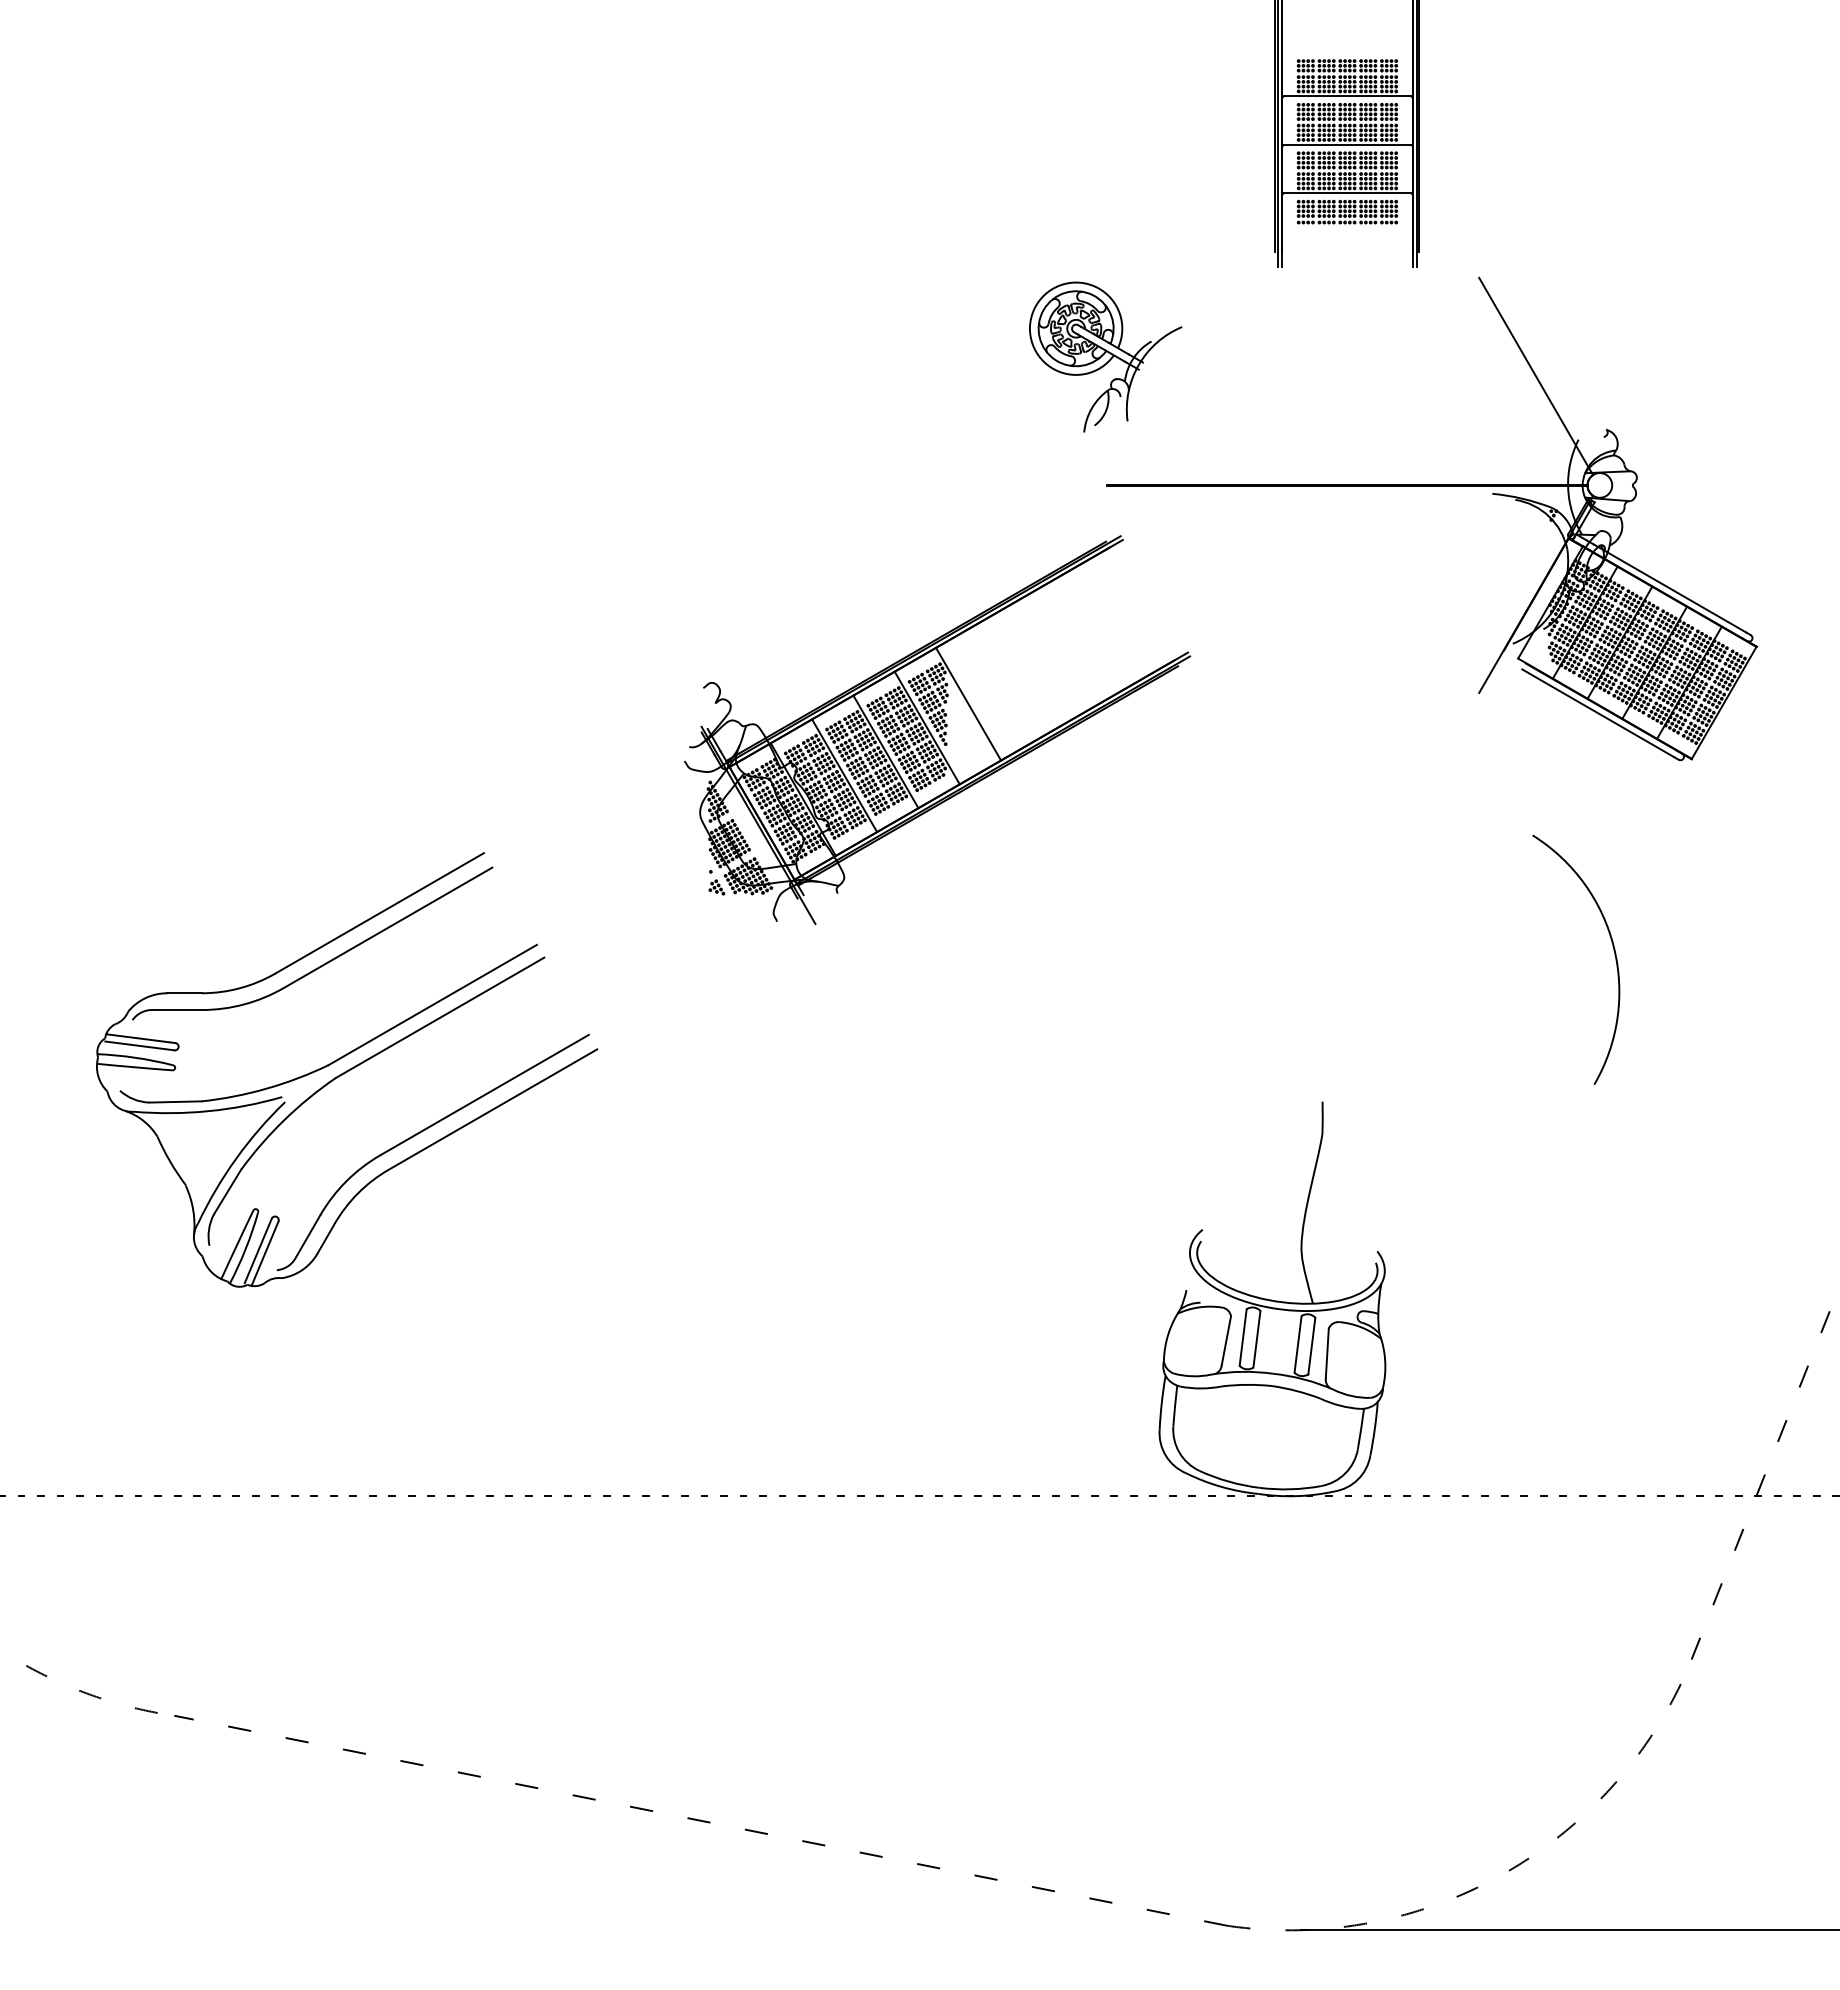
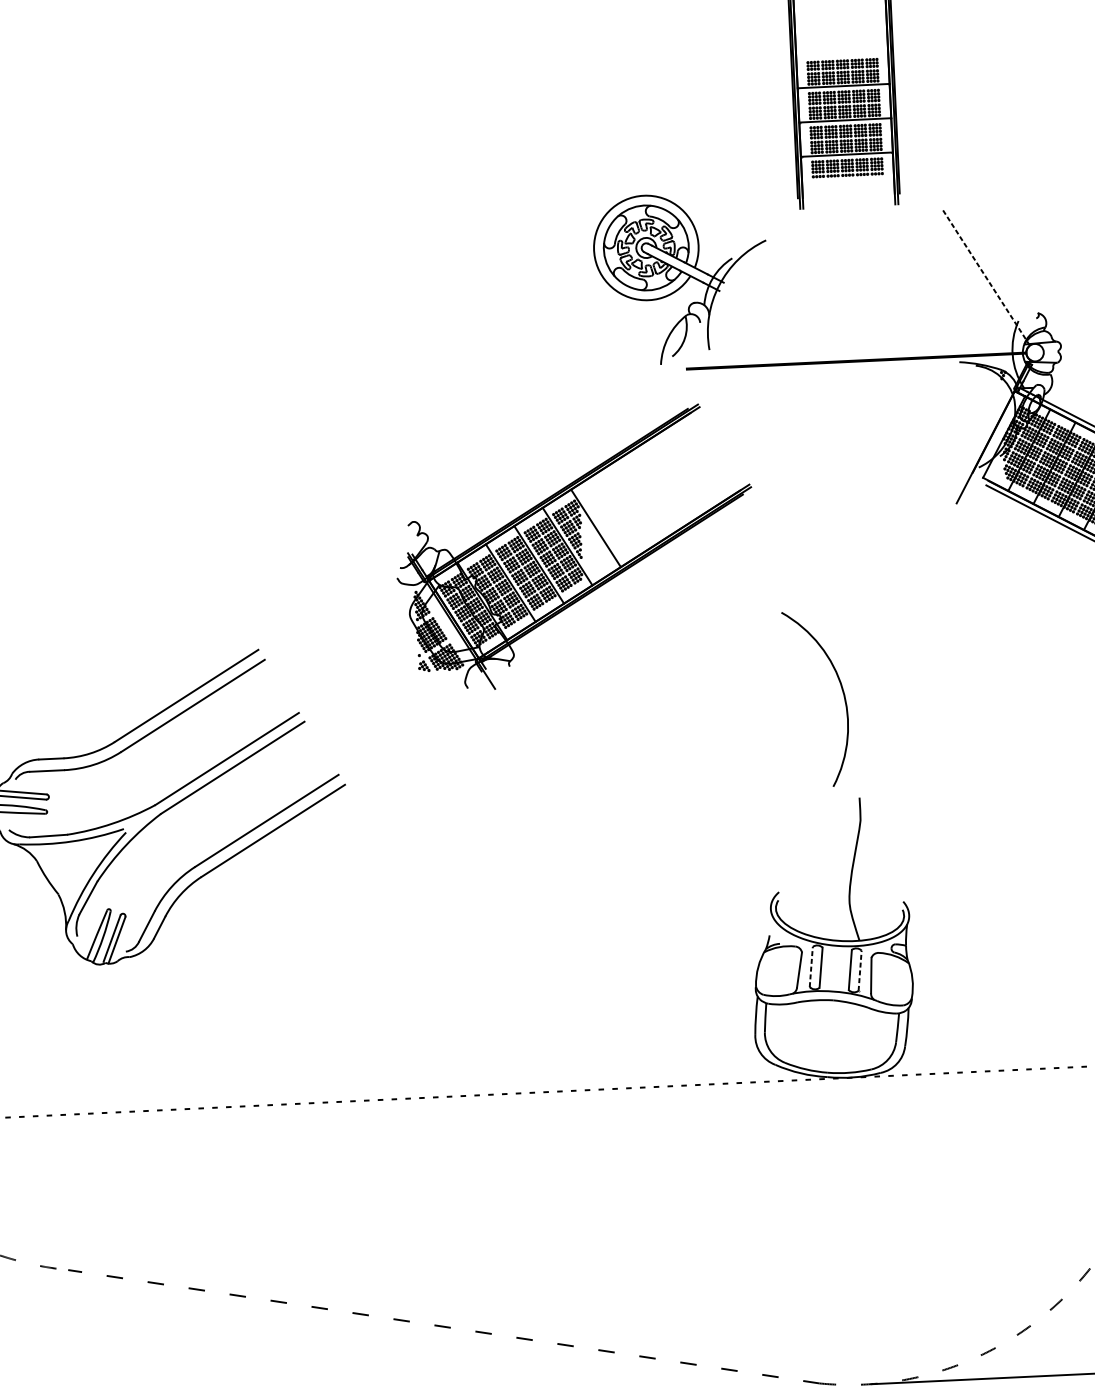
part: (1105, 356) -> (681, 278), size x1.6
line: (1536, 376) -> (986, 277), solid -> dashed
arc: (1613, 950) -> (842, 691), moved
line: (1243, 1337) -> (811, 966), solid -> dashed
line: (1311, 1345) -> (859, 970), solid -> dashed

